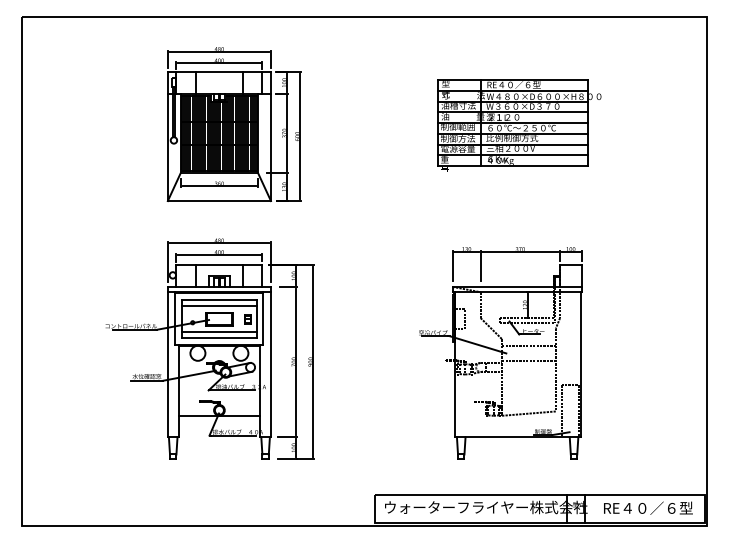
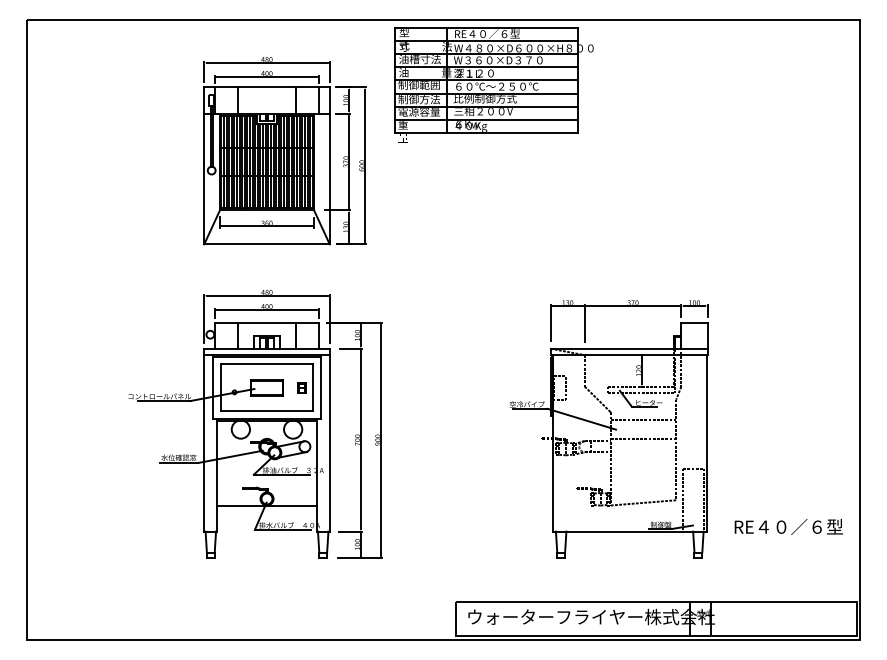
part: (519, 126) -> (493, 84), moved
line: (218, 306) -> (266, 372), removed
line: (218, 331) -> (266, 403), removed
text: (648, 507) -> (788, 526), moved

